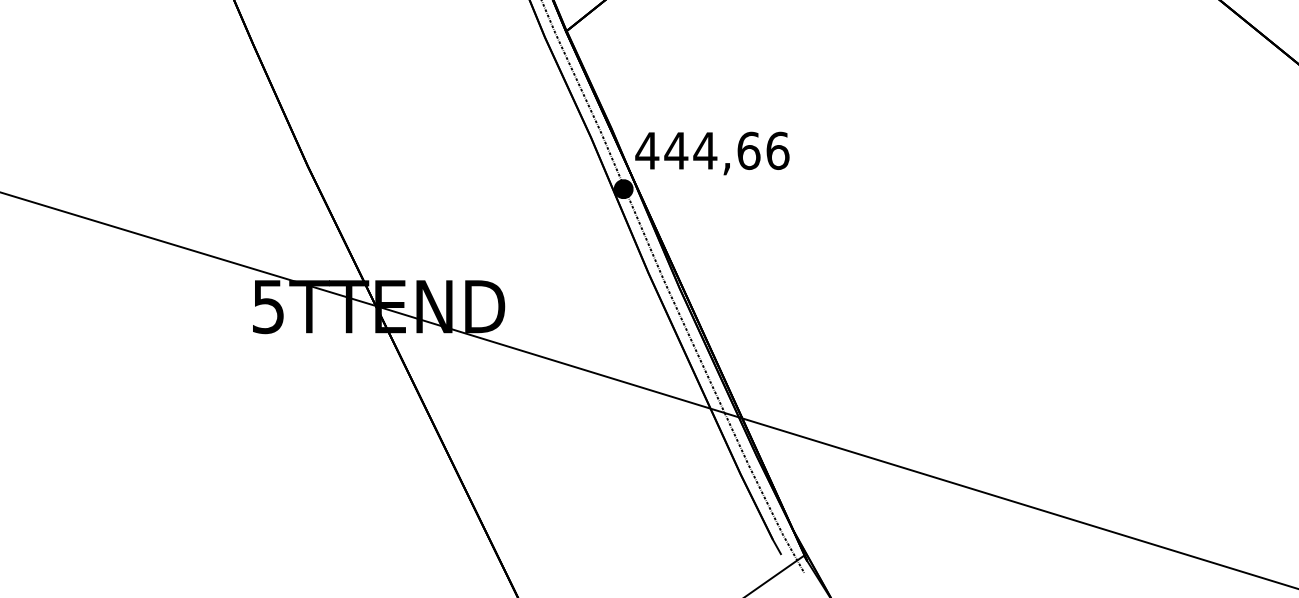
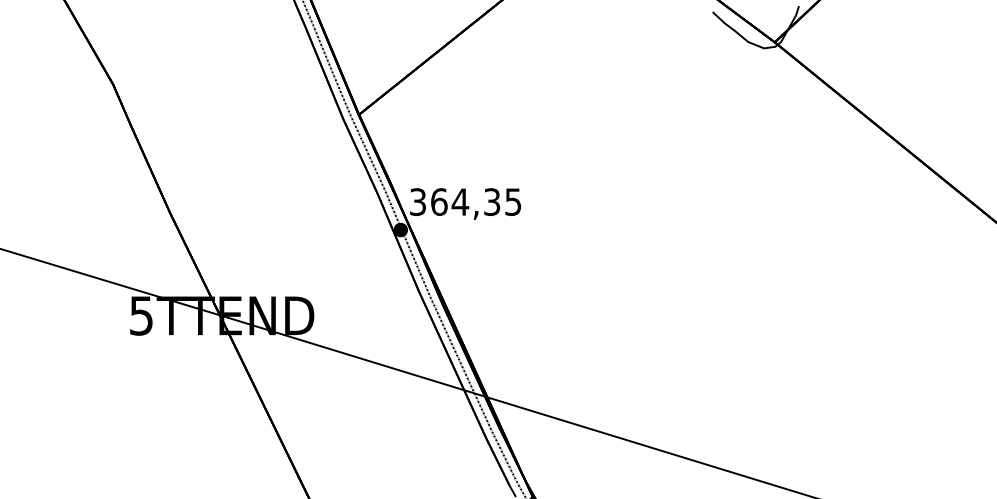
text: (712, 151) -> (465, 202), 444,66 -> 364,35

